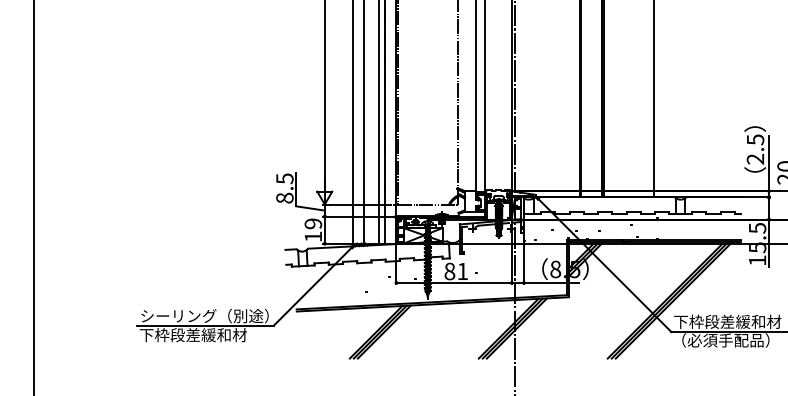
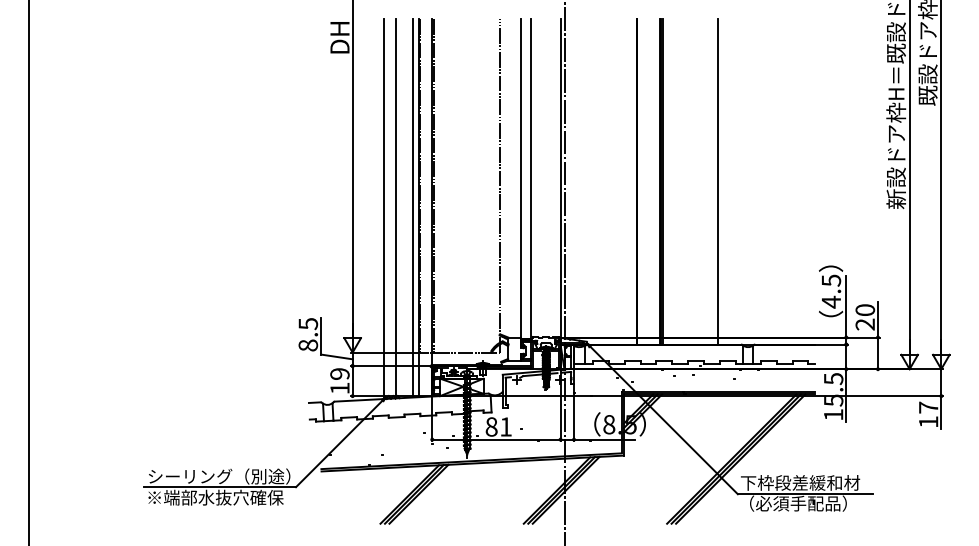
text: (754, 158) -> (830, 301), 2.5 -> 4.5
text: (201, 334) -> (215, 497), 下枠段差緩和材 -> ※端部水抜穴確保

